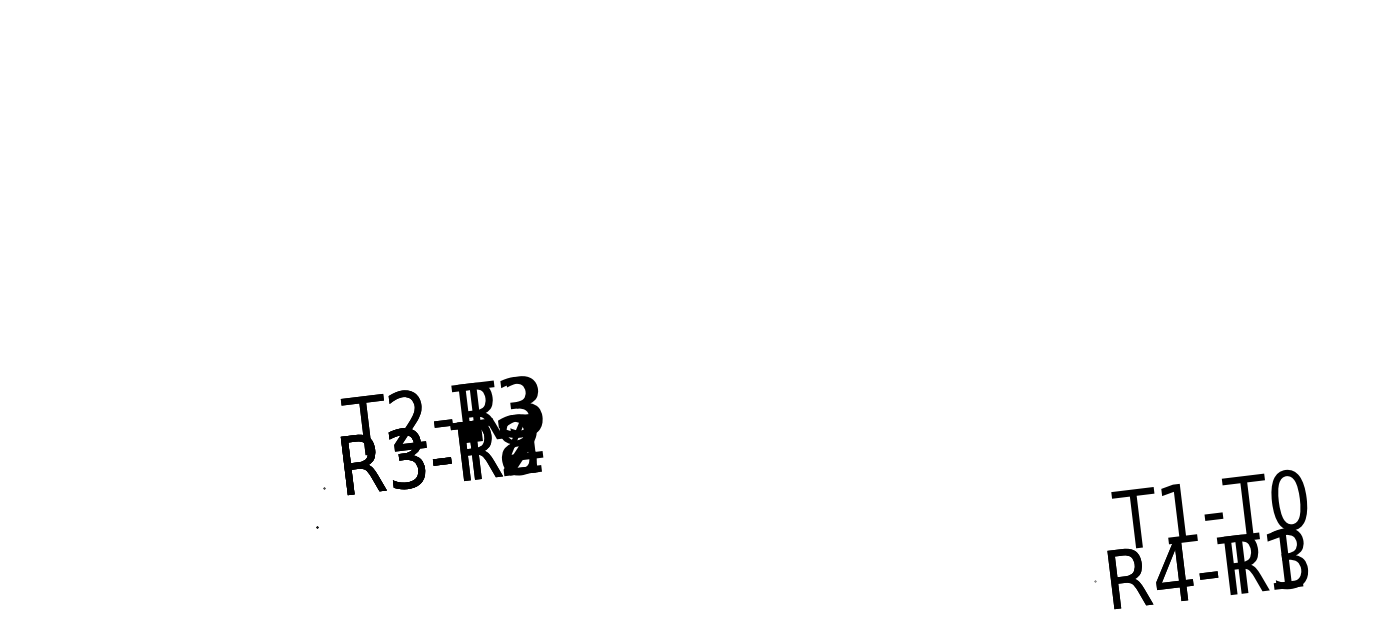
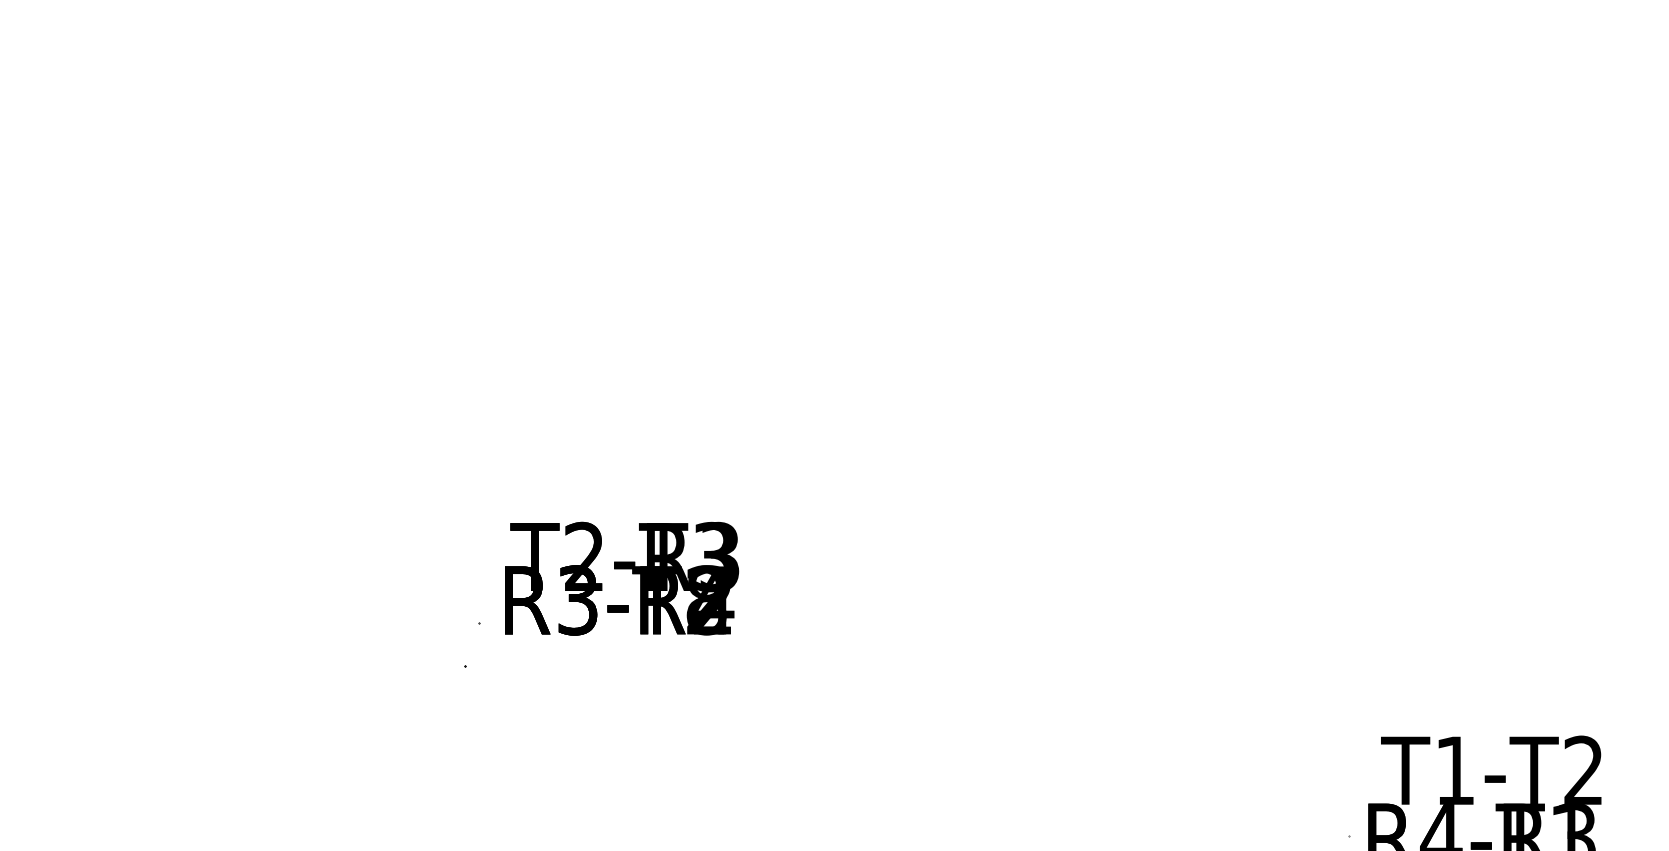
text: (1288, 500) -> (1583, 770), T1-T0 -> T1-T2

